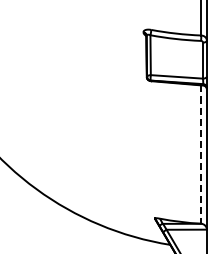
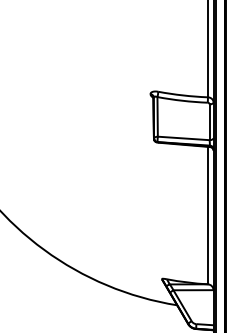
line: (200, 154) -> (207, 215), dashed -> solid

